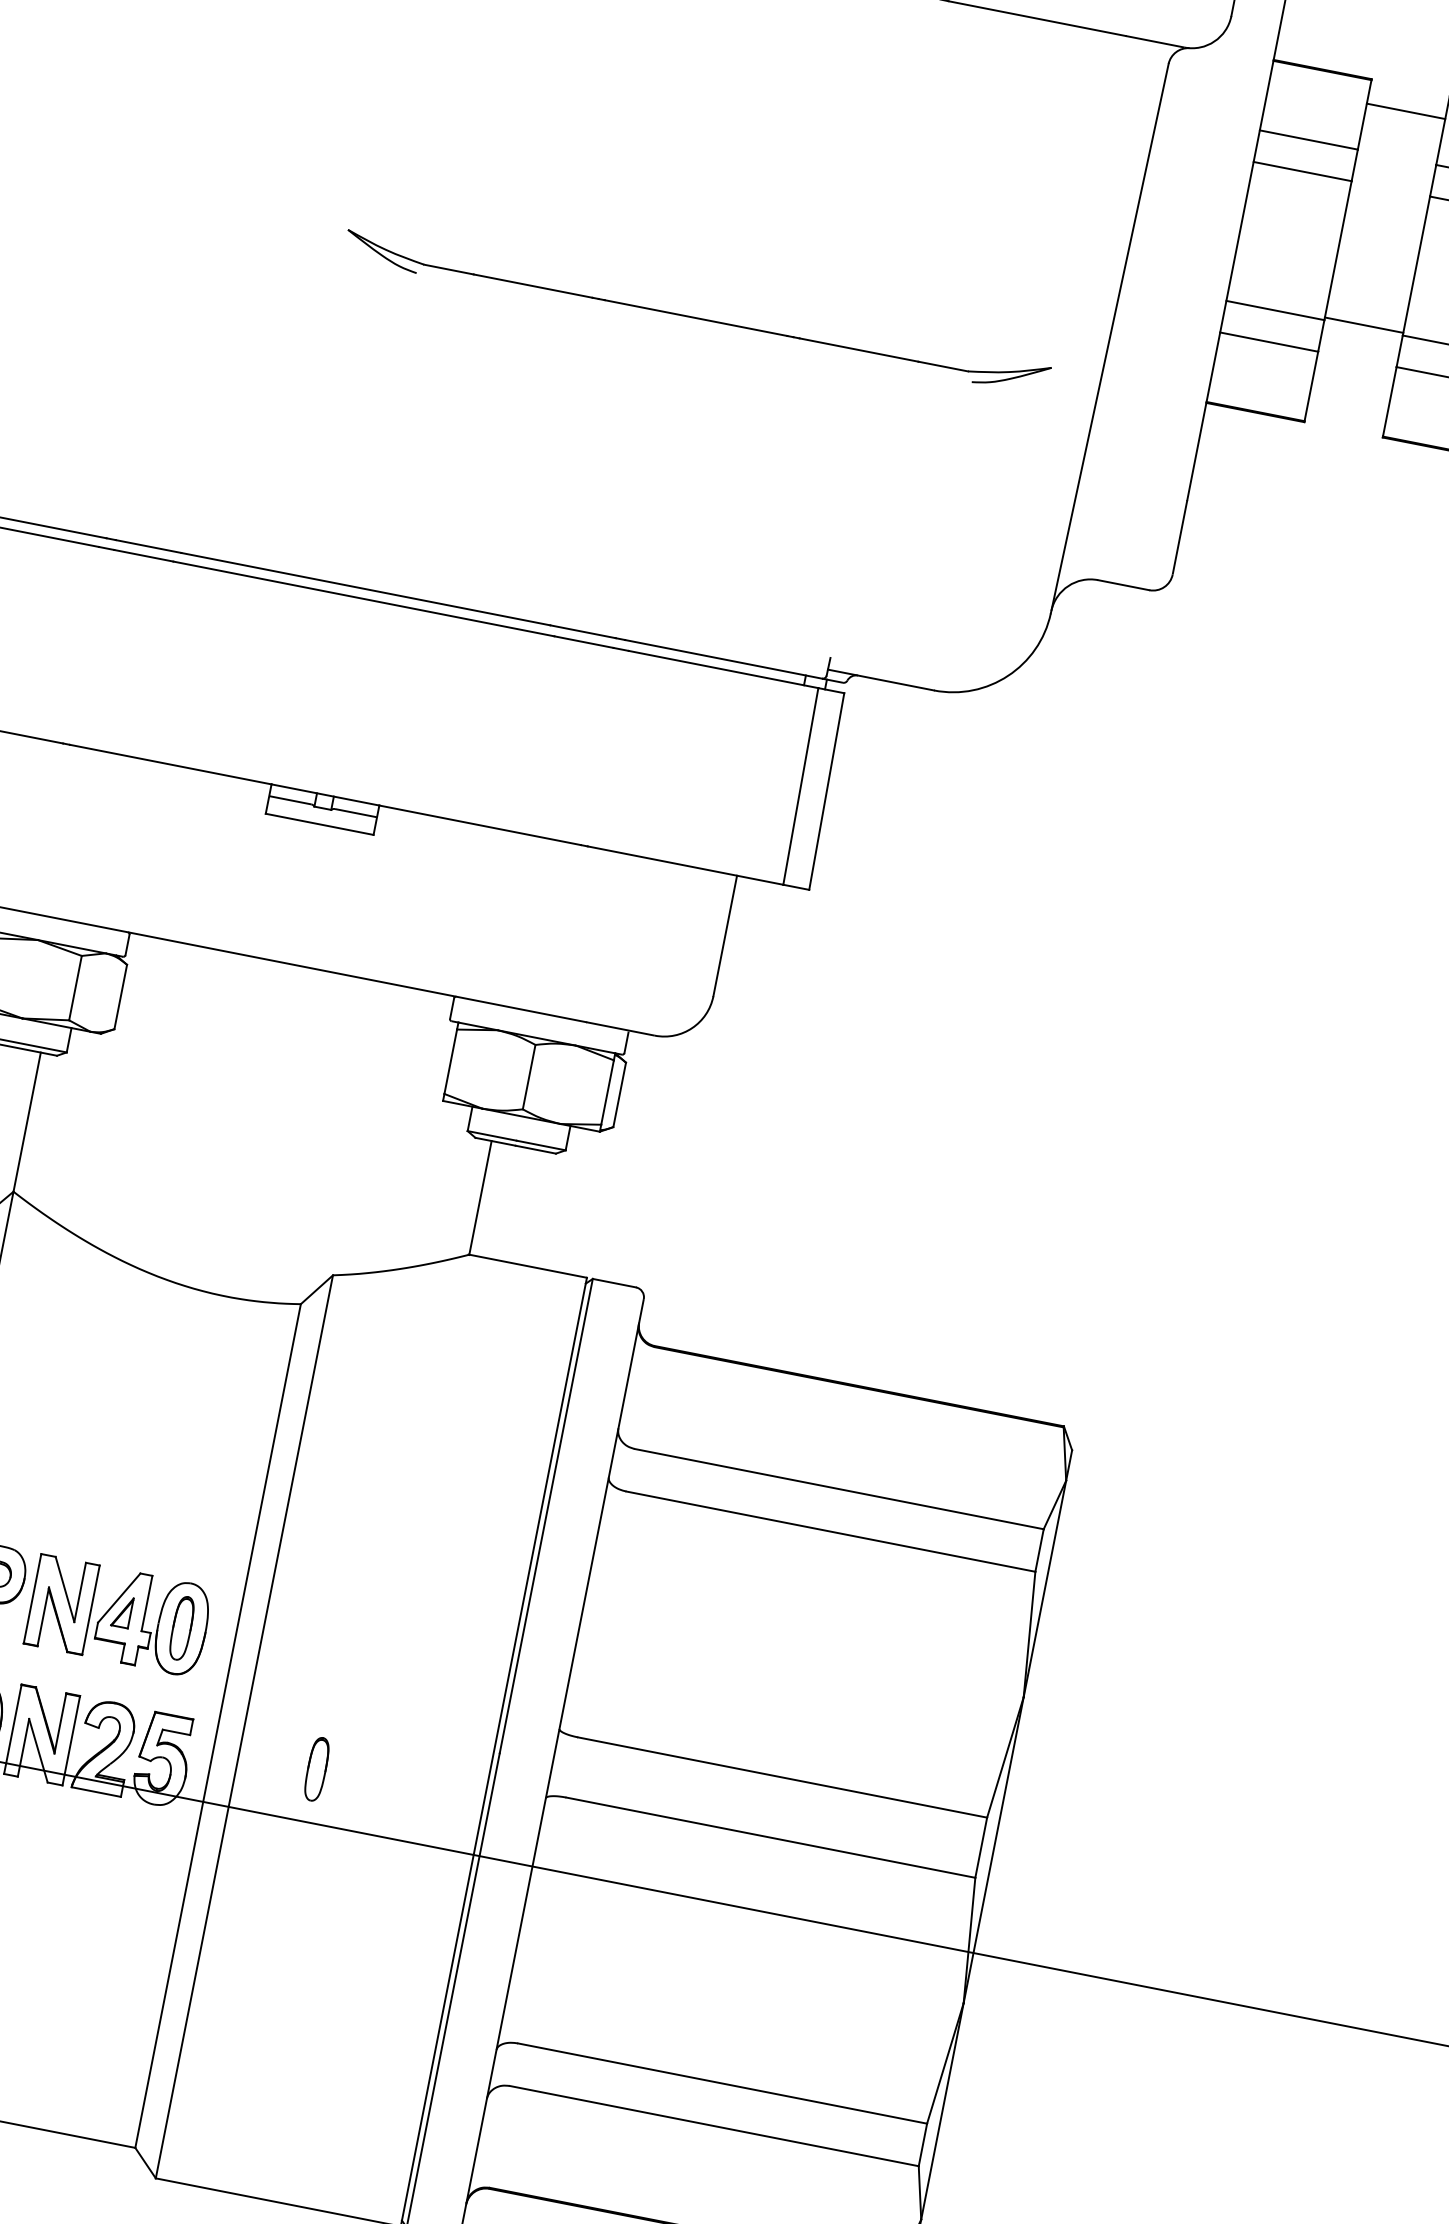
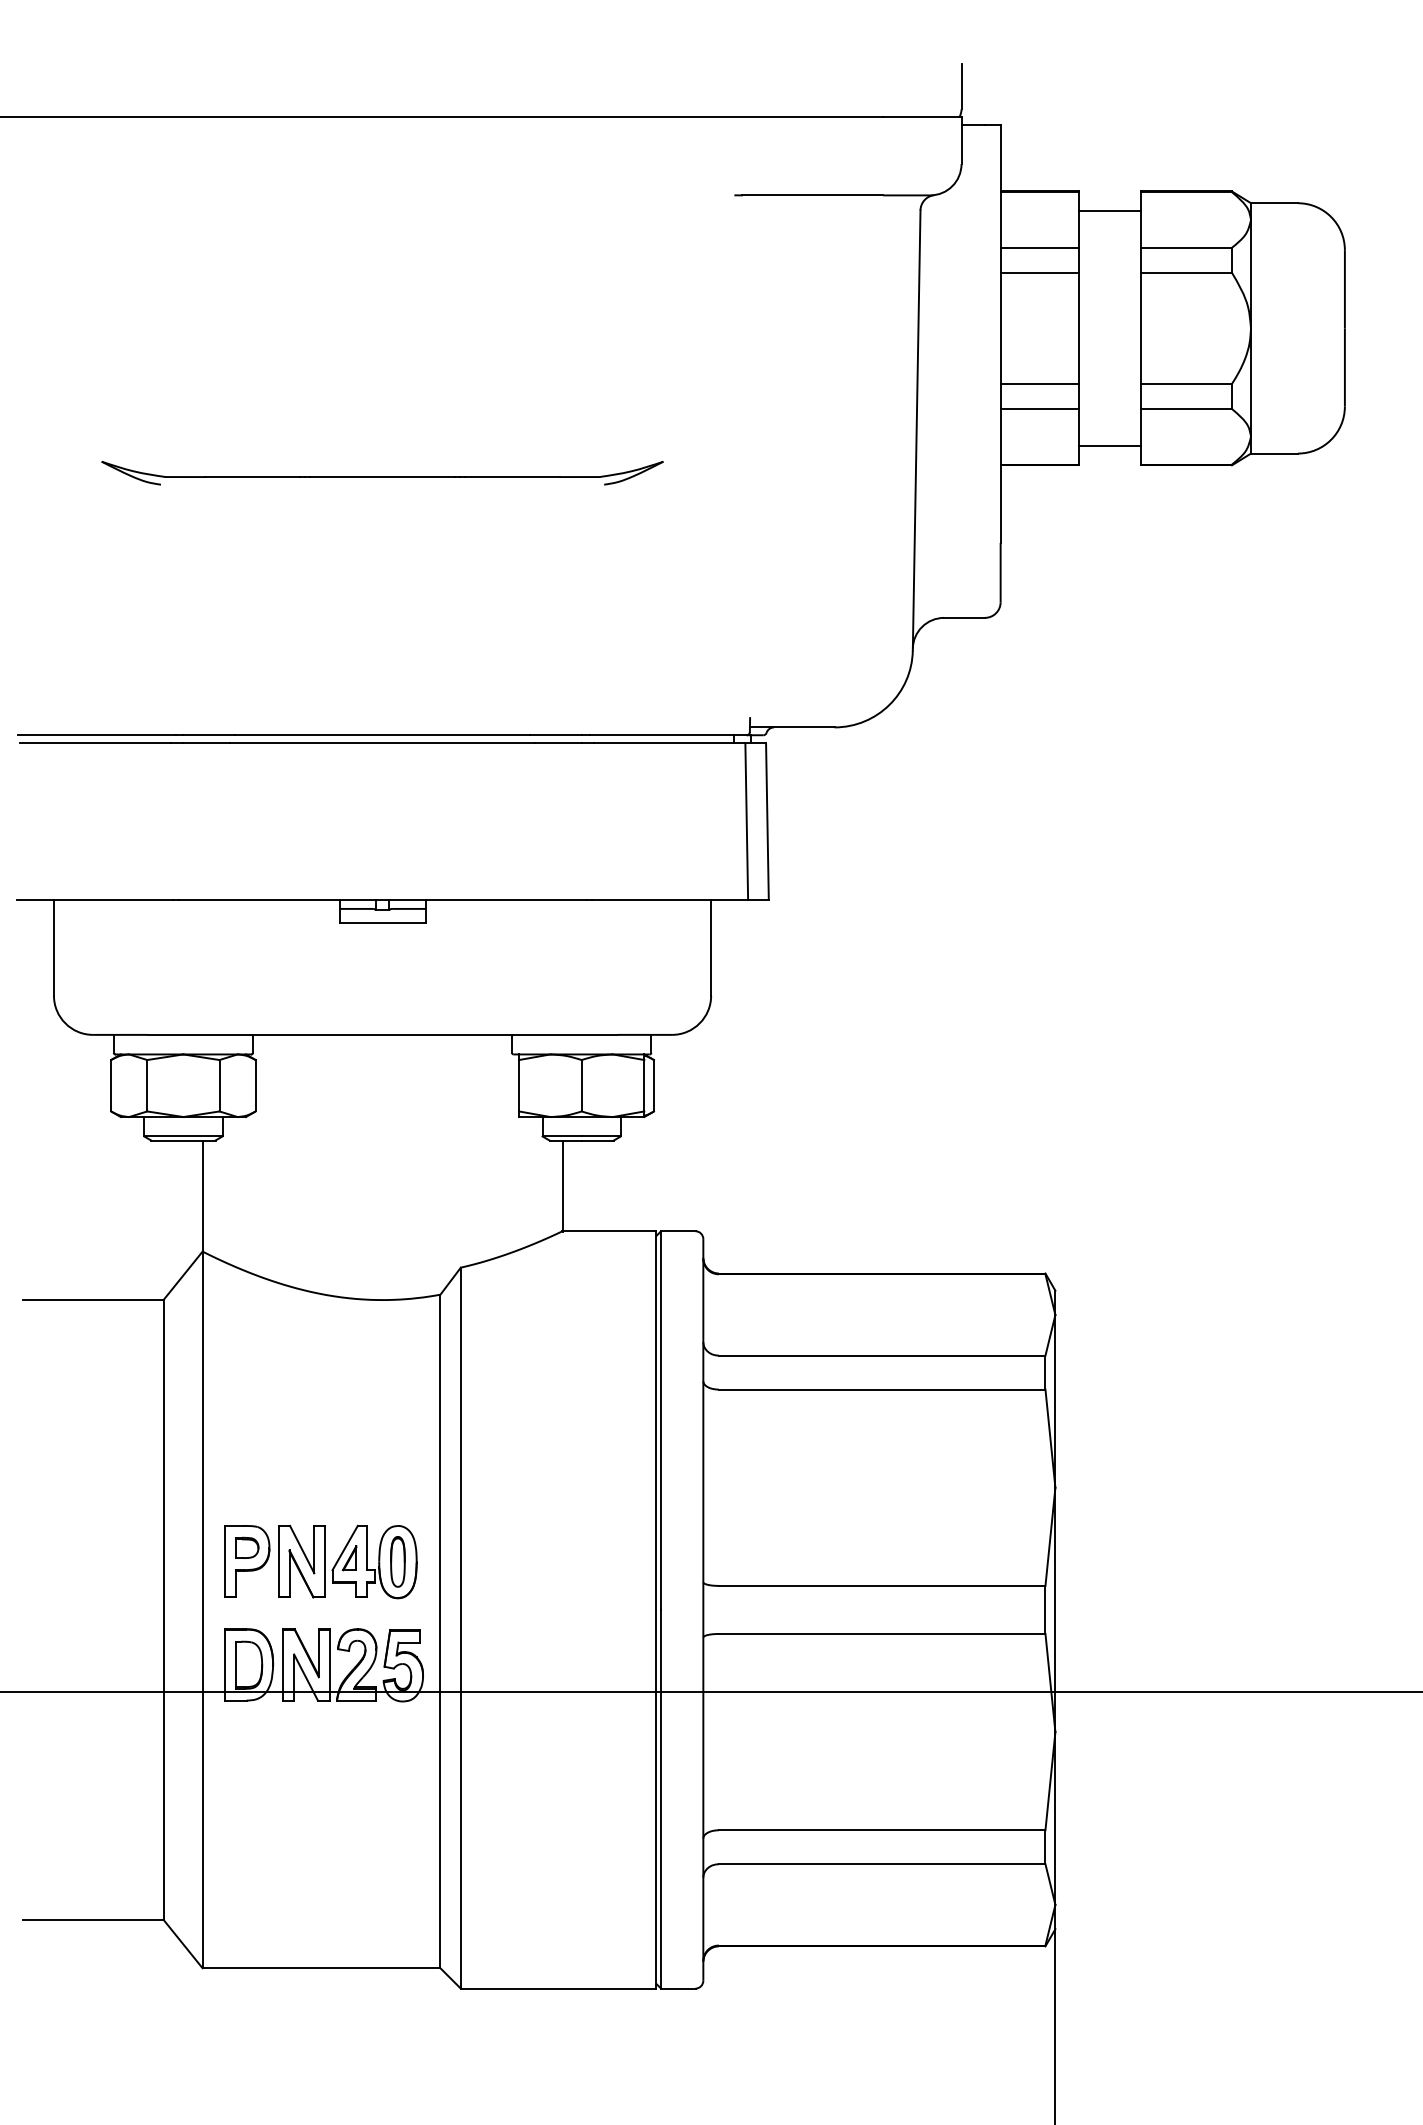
part: (697, 312) -> (382, 472), moved
line: (1363, 324) -> (1109, 445), moved
part: (316, 1768) -> (522, 1649), removed

